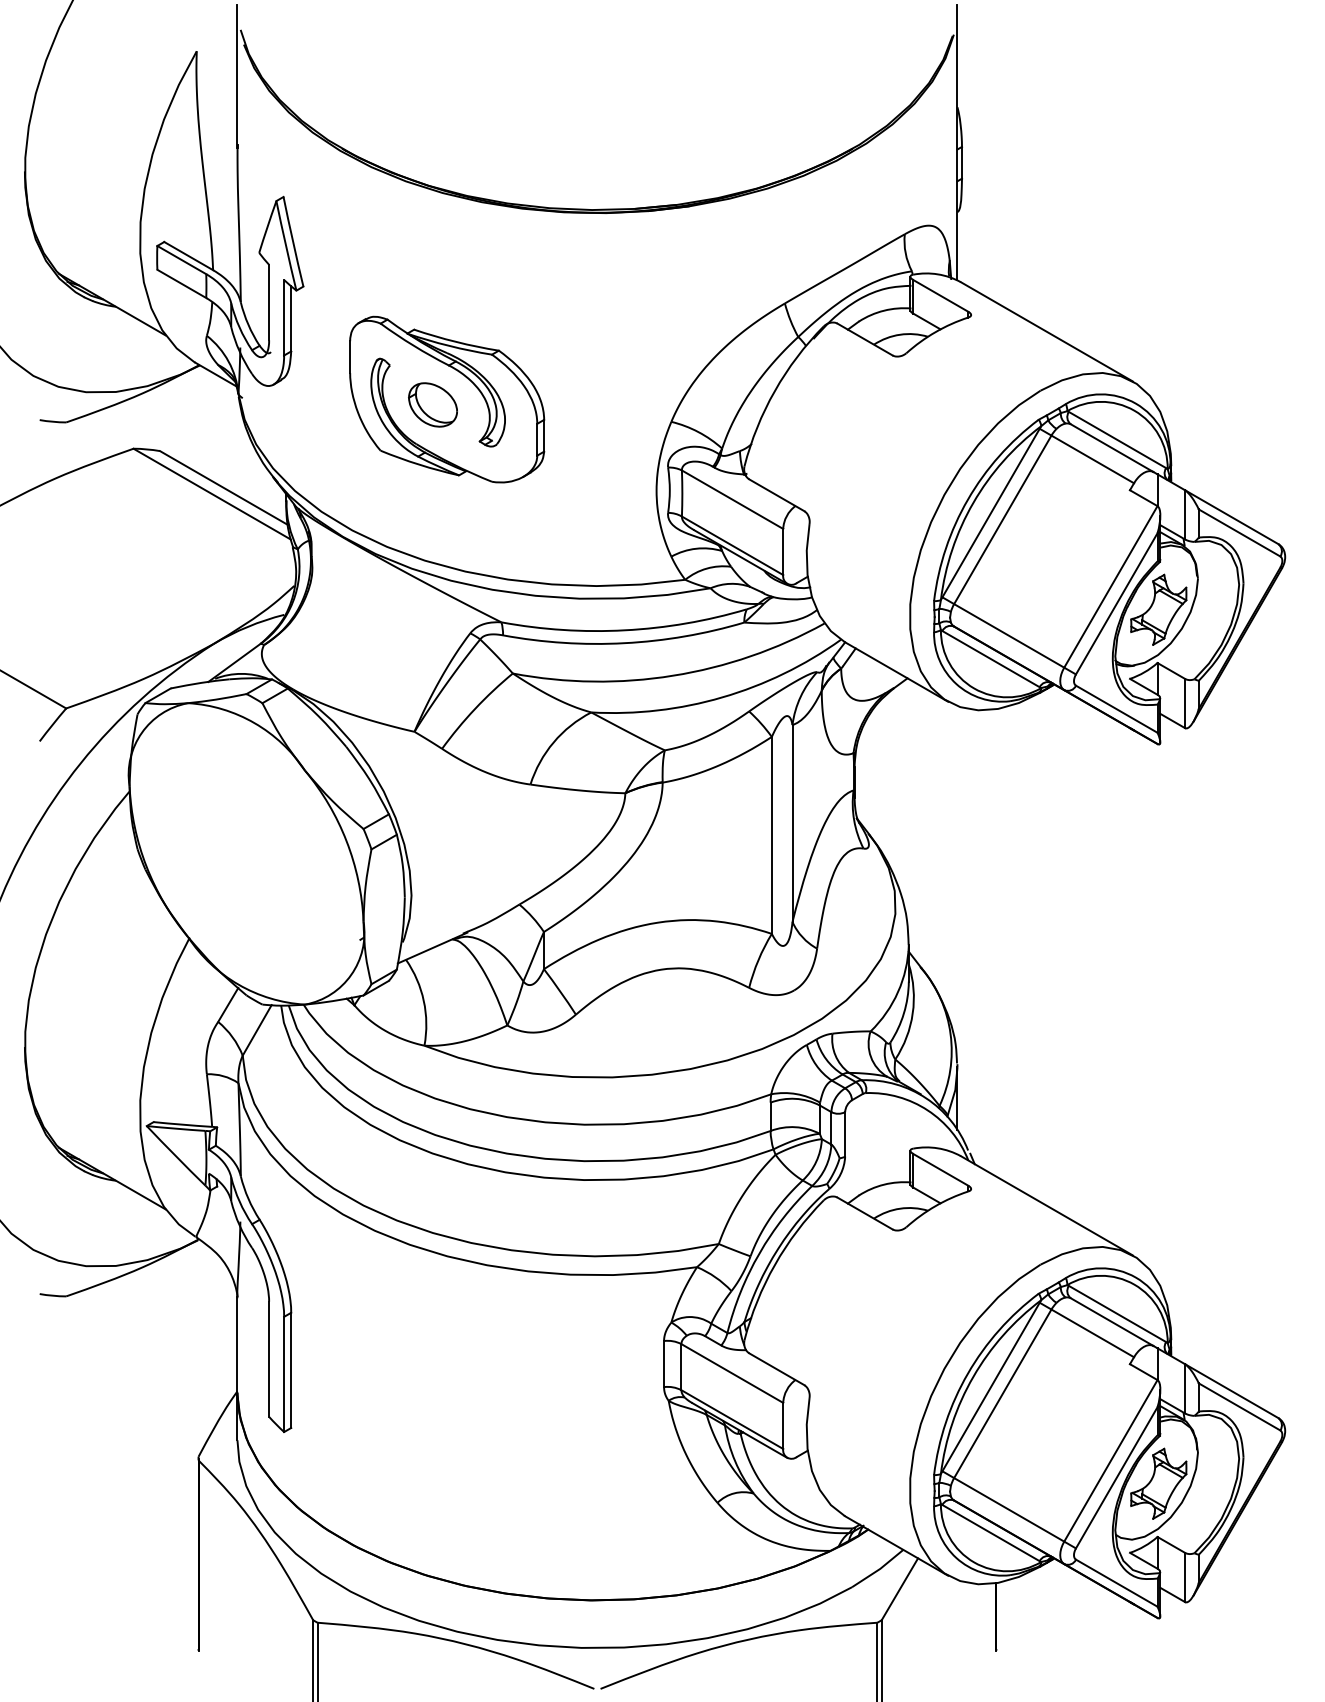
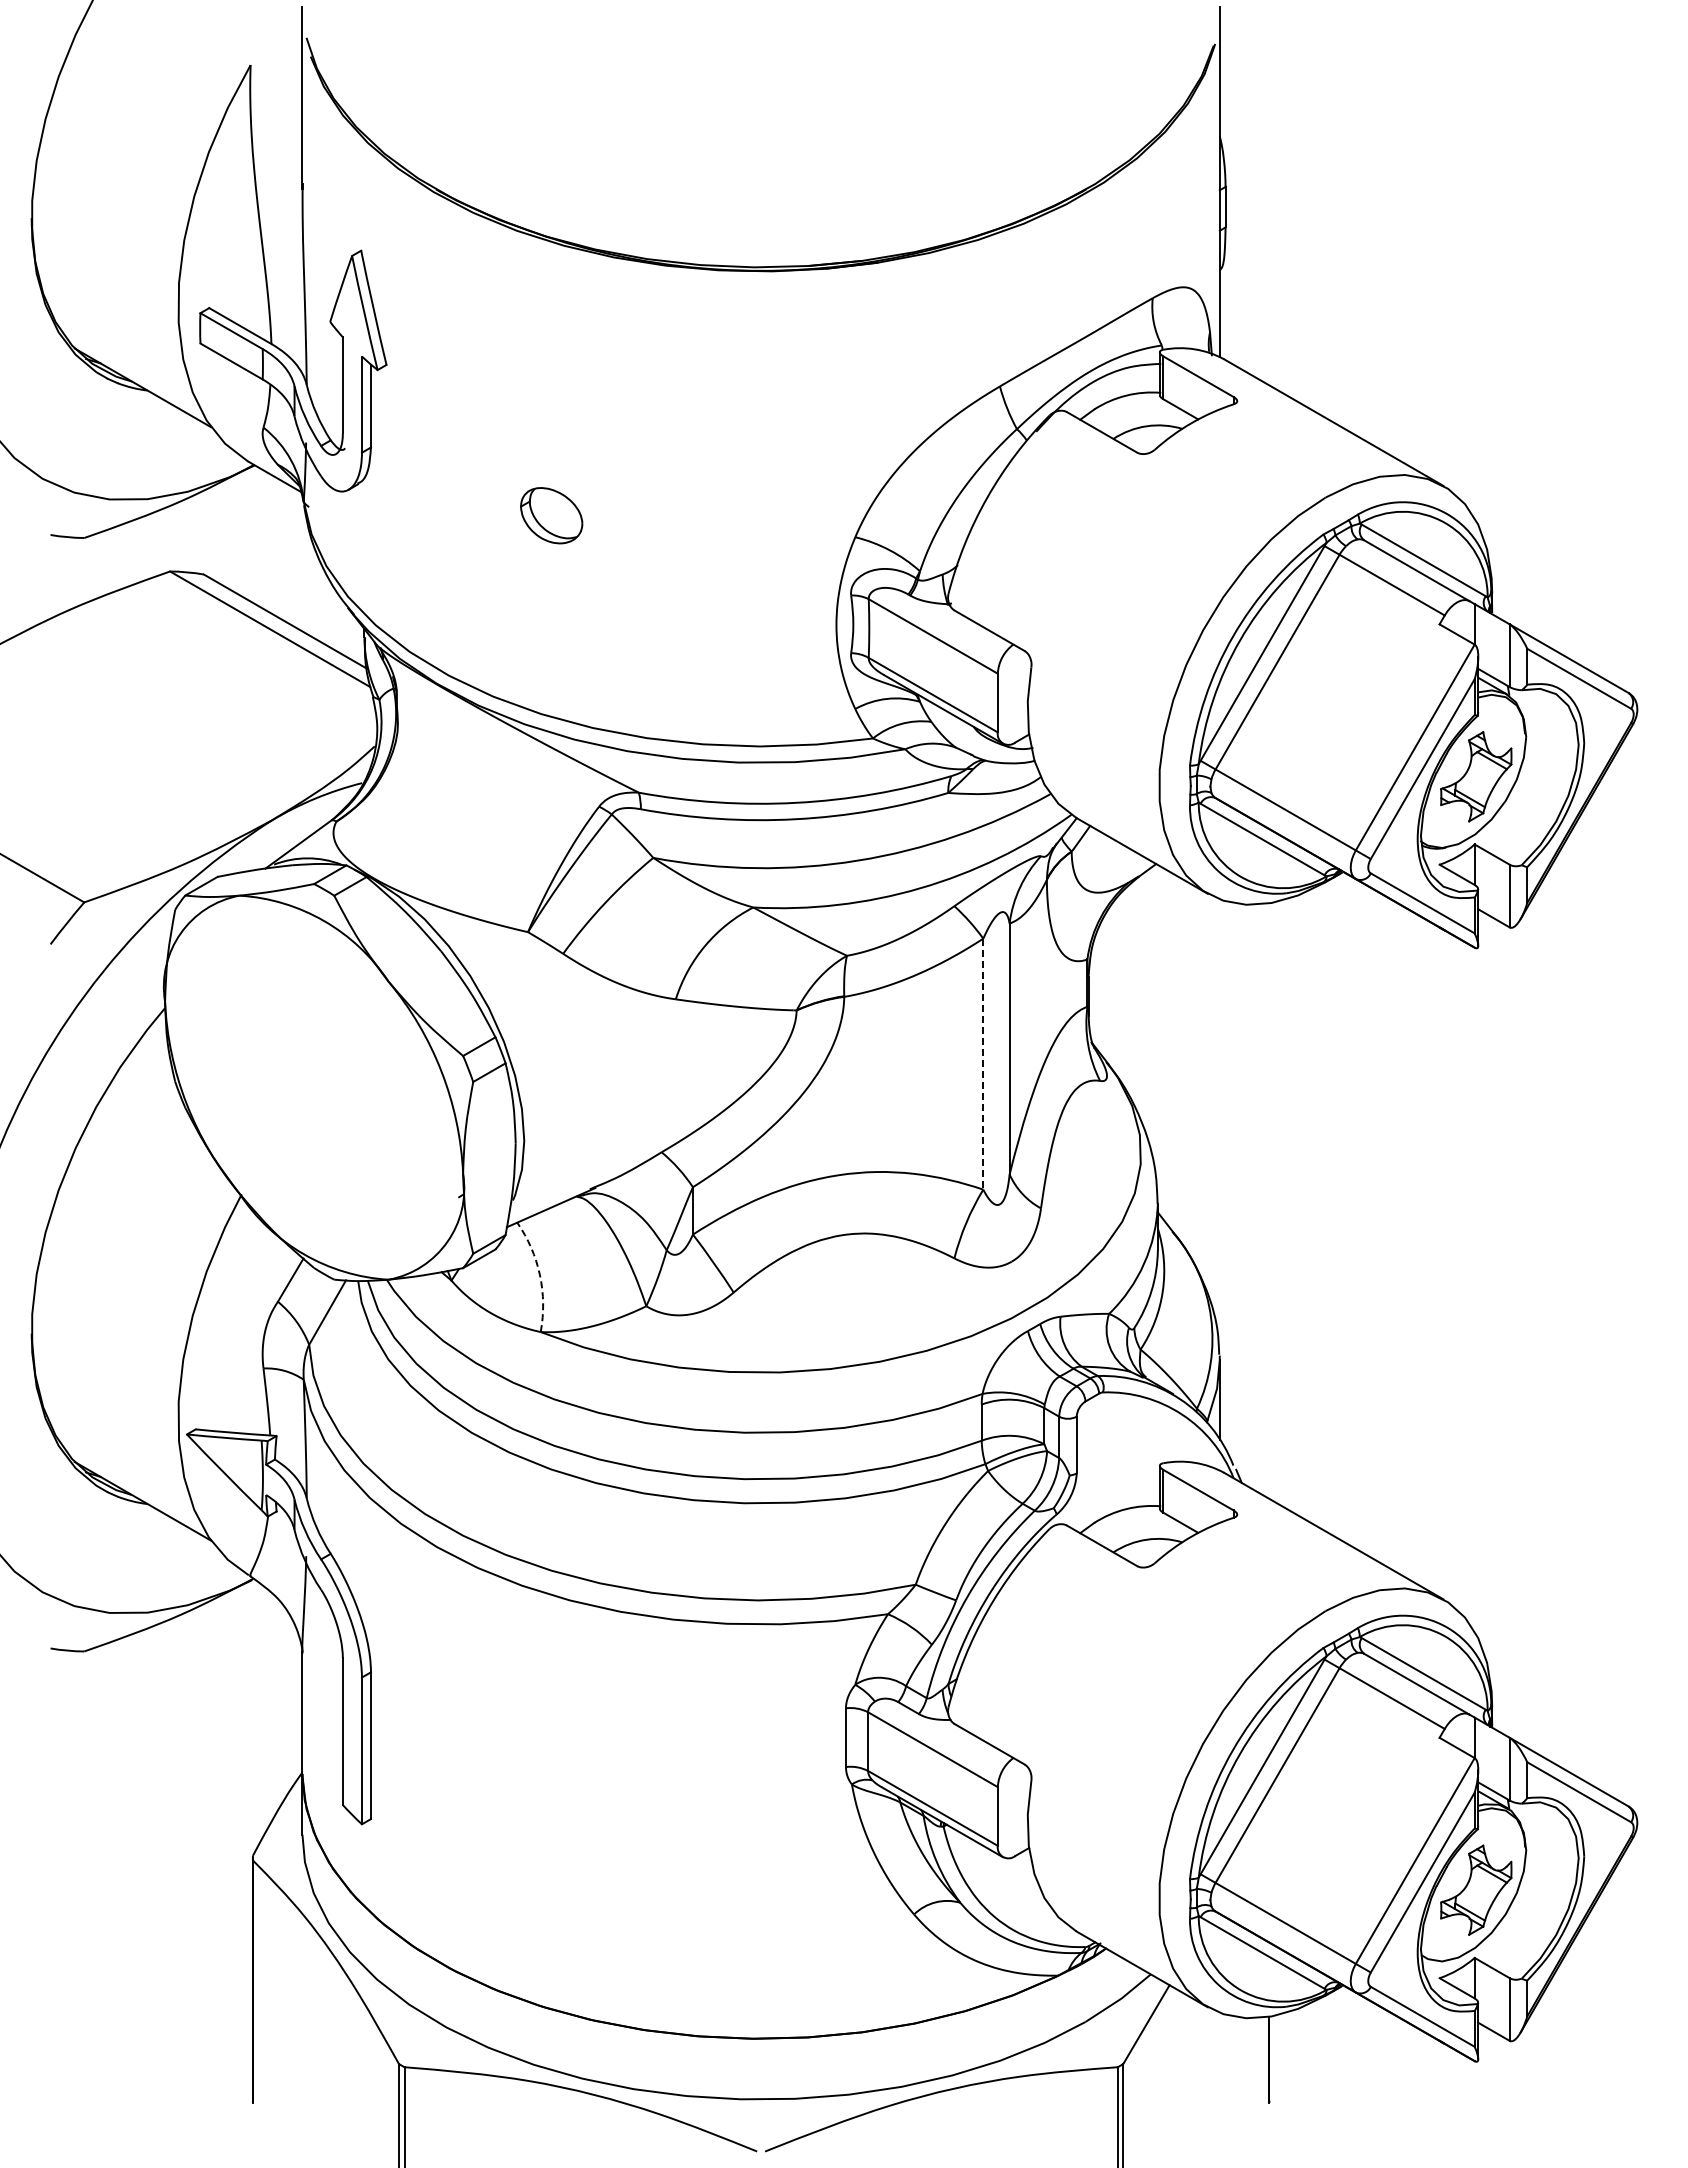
part: (447, 399) -> (569, 508), removed
line: (771, 835) -> (983, 1064), solid -> dashed
arc: (423, 1001) -> (539, 1275), solid -> dashed

